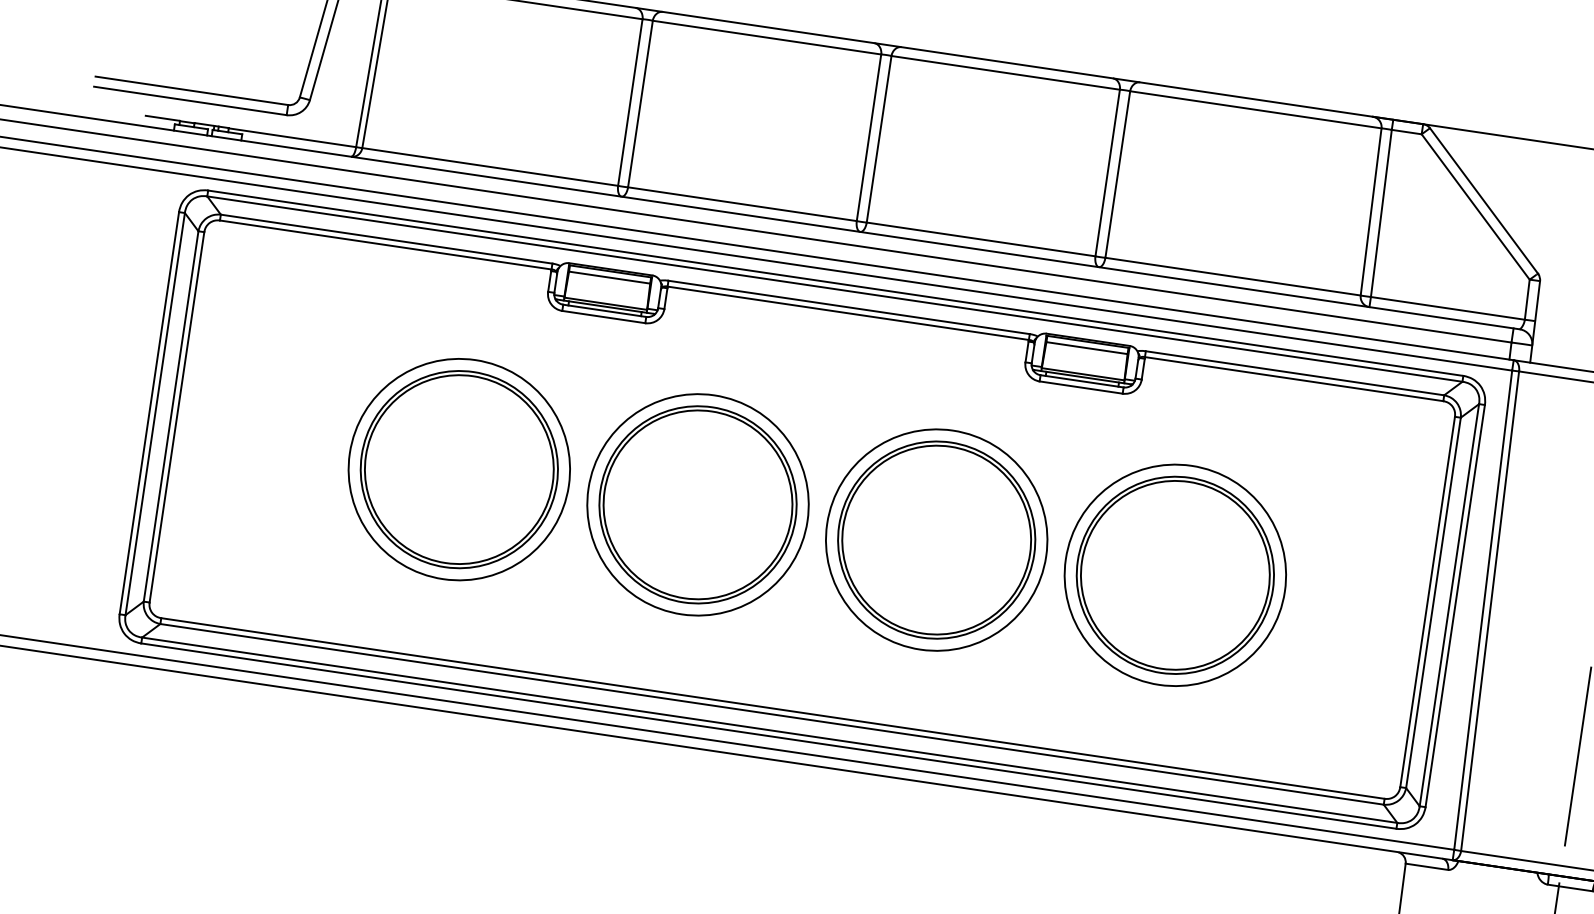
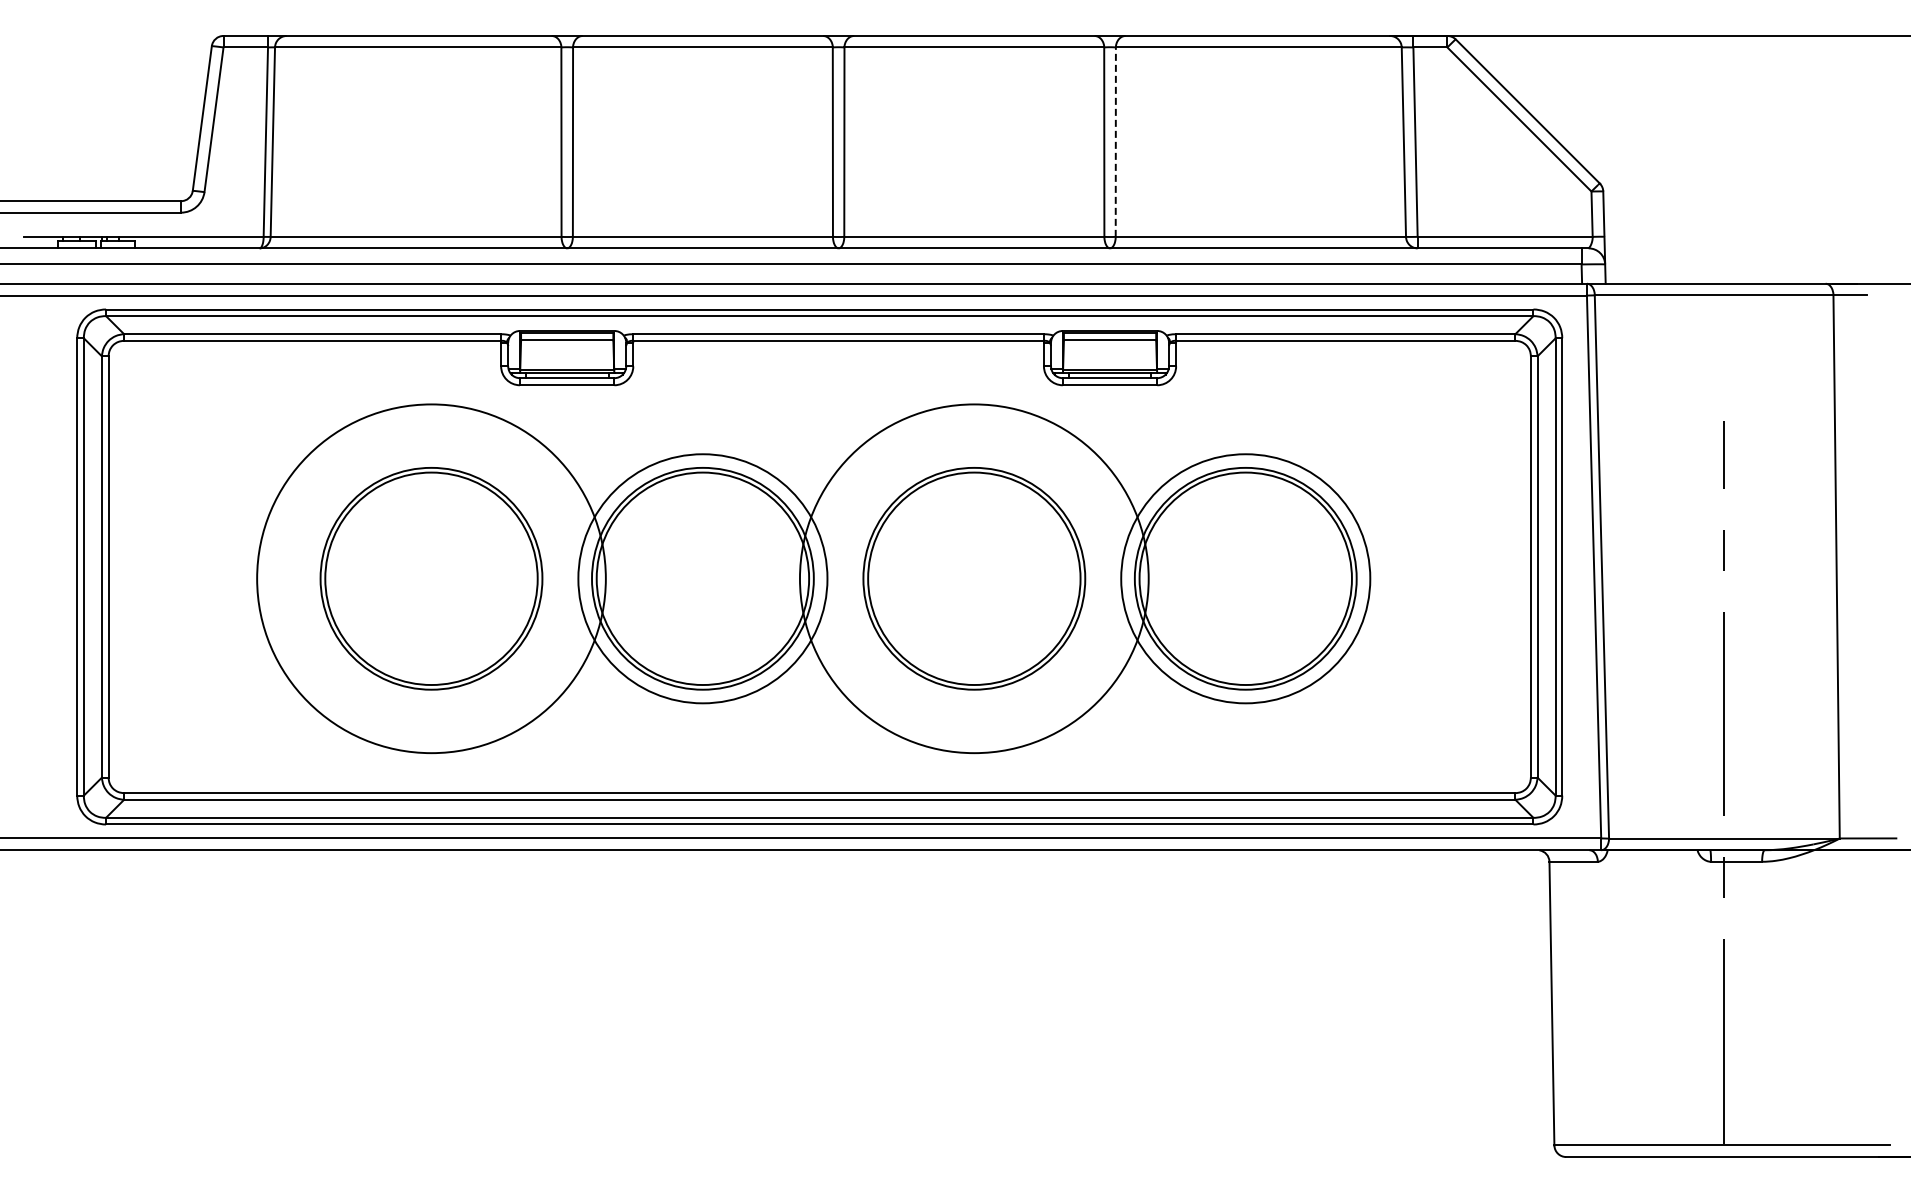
line: (1117, 174) -> (1115, 142), solid -> dashed
circle: (459, 469) -> (431, 578), size x1.4
circle: (936, 539) -> (973, 578), size x1.4

